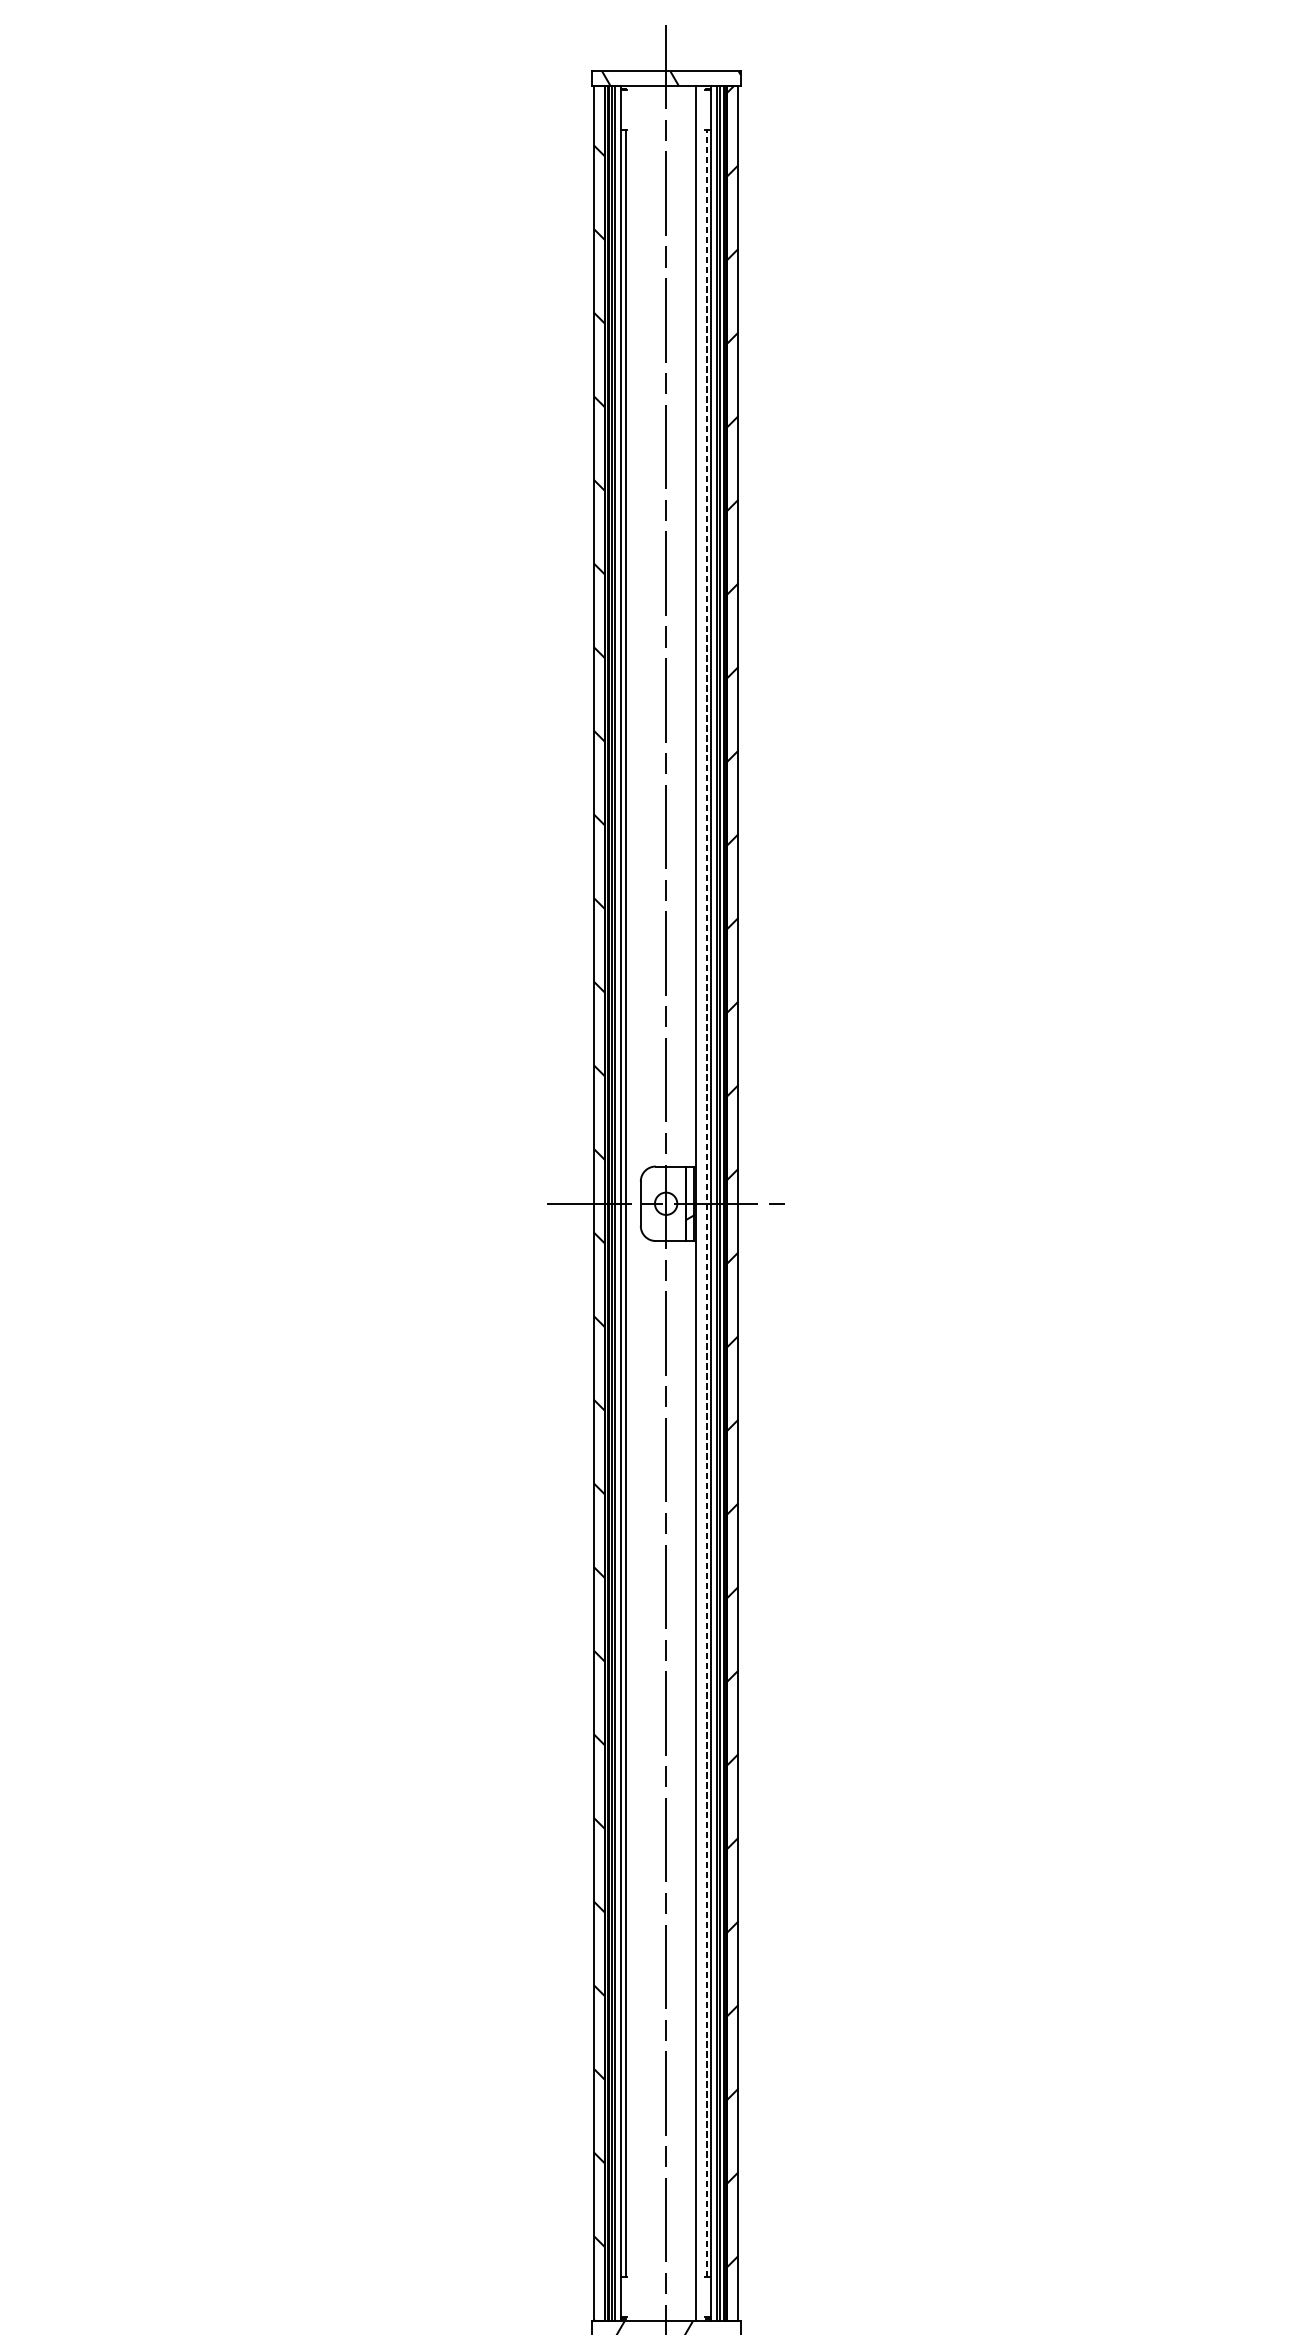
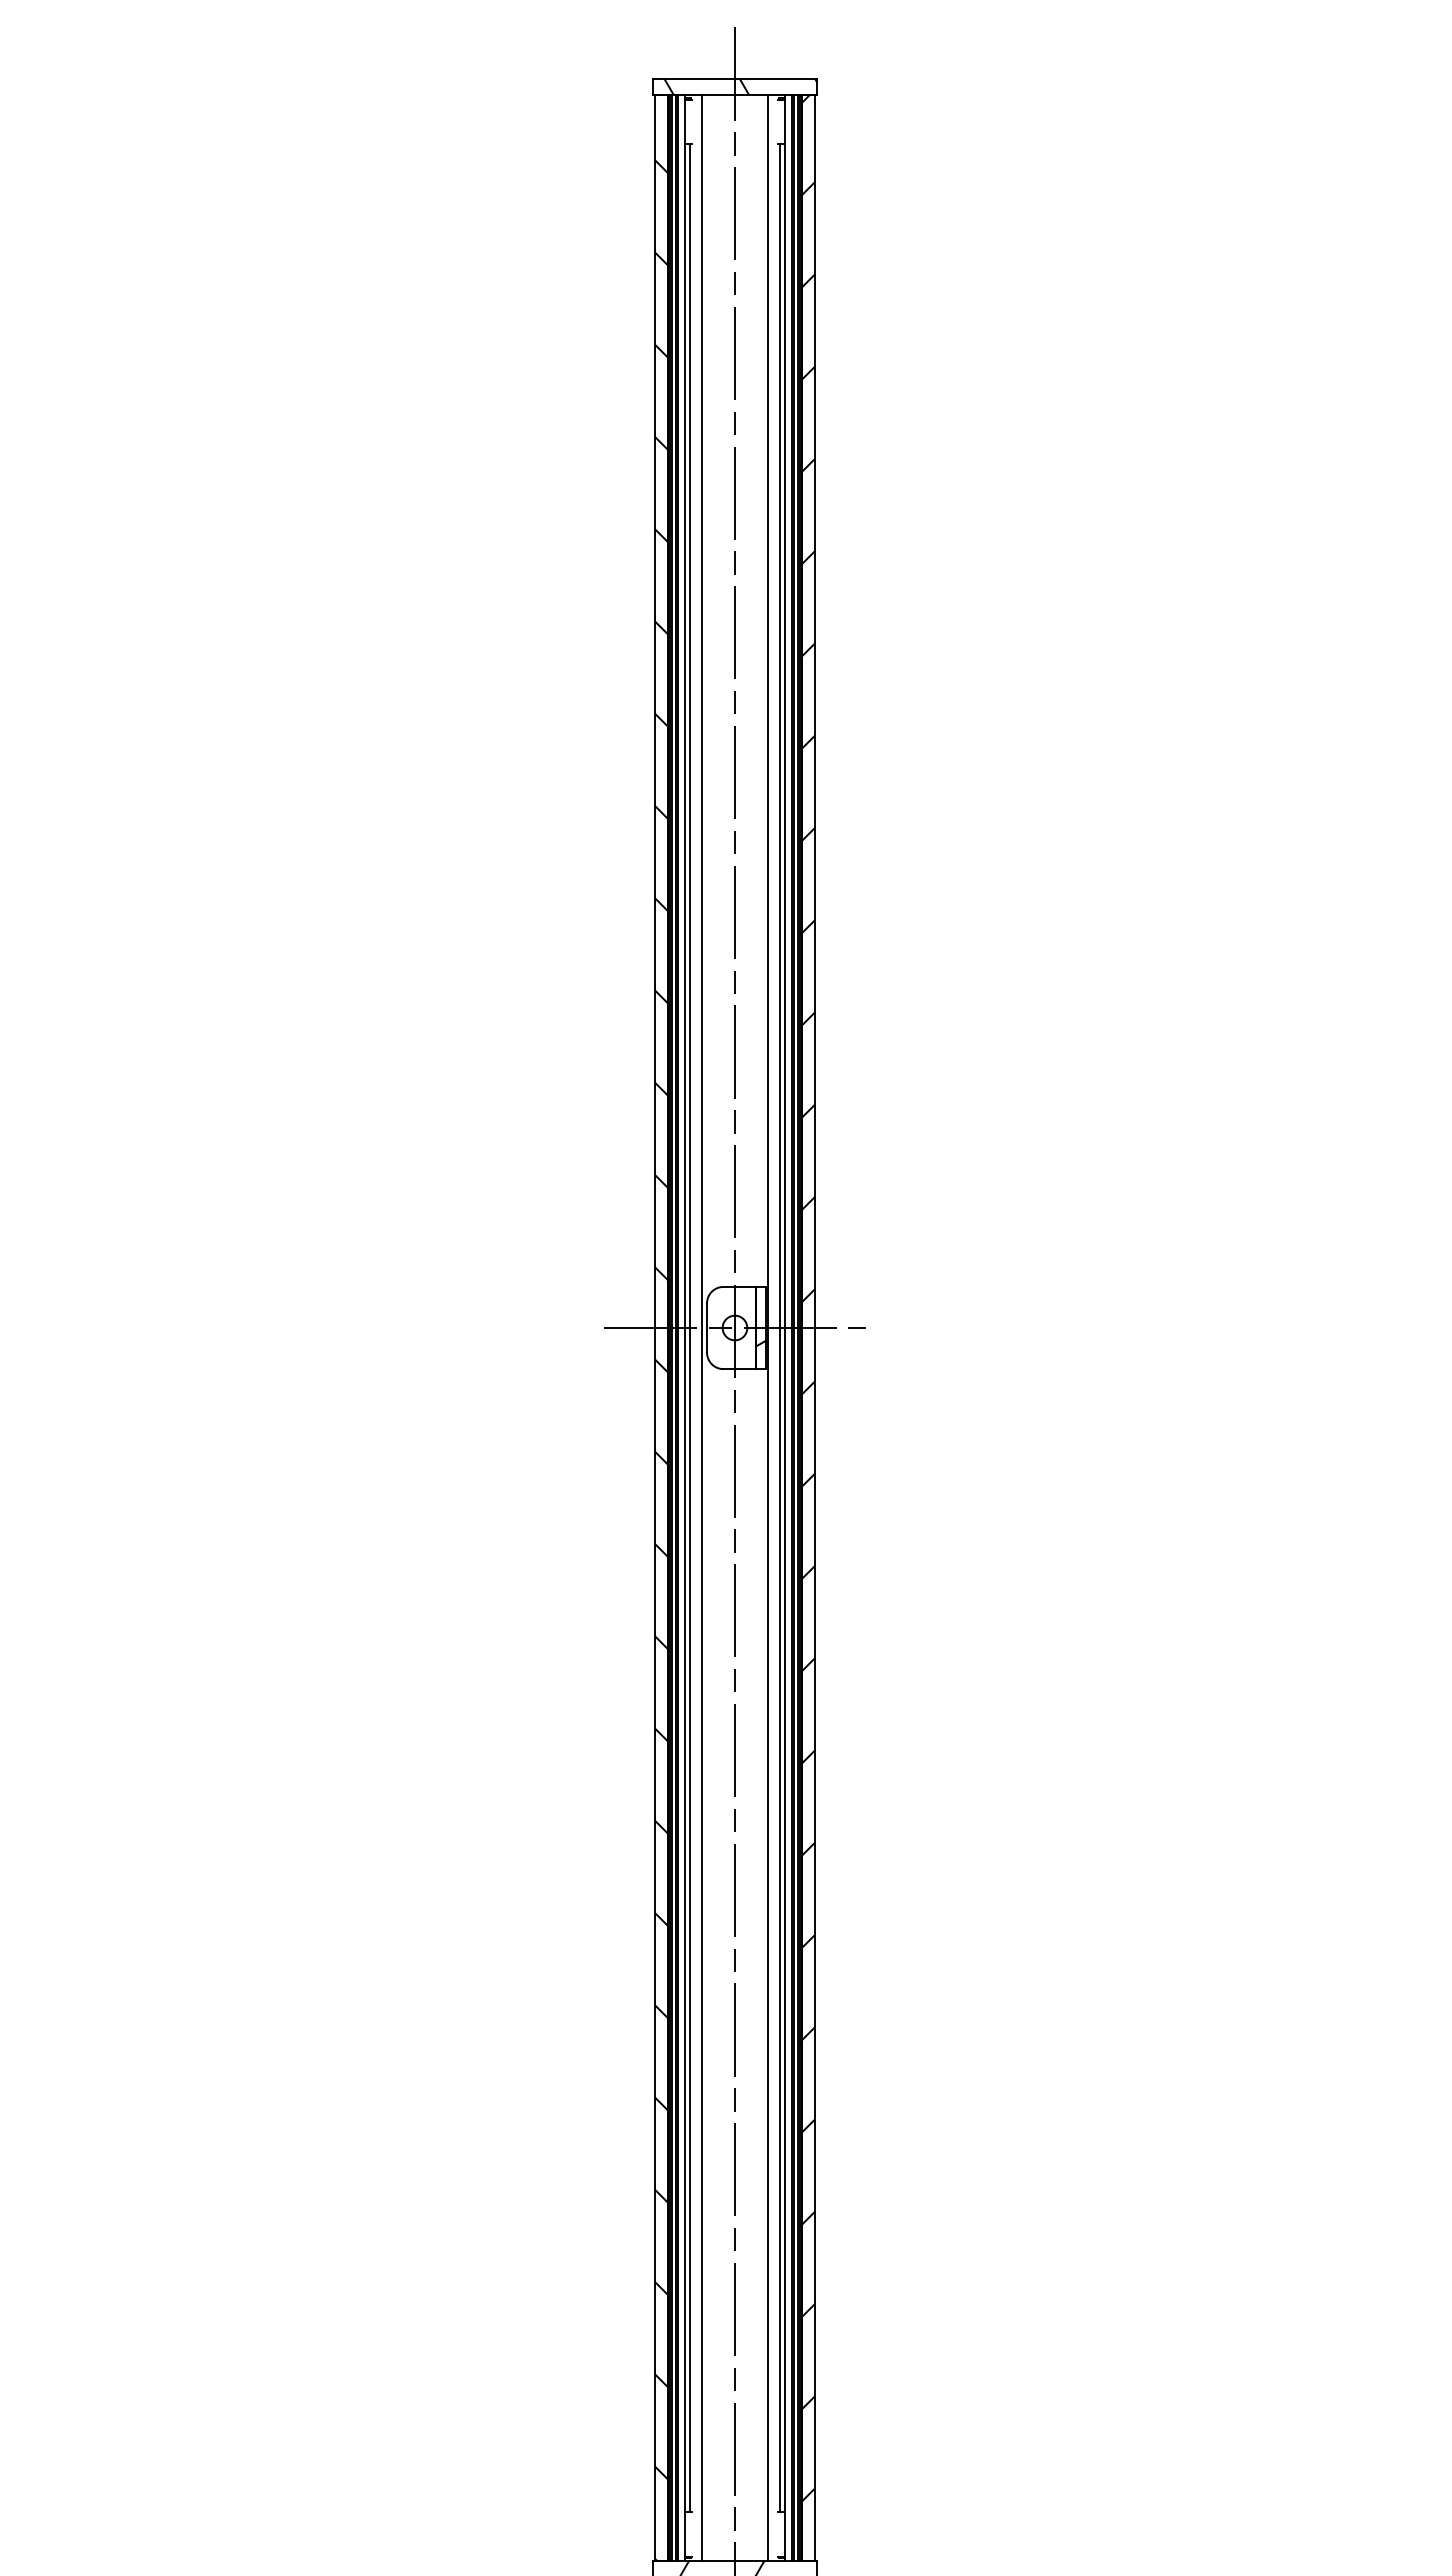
line: (636, 1203) -> (702, 1327), added
line: (706, 1203) -> (779, 1327), dashed -> solid

